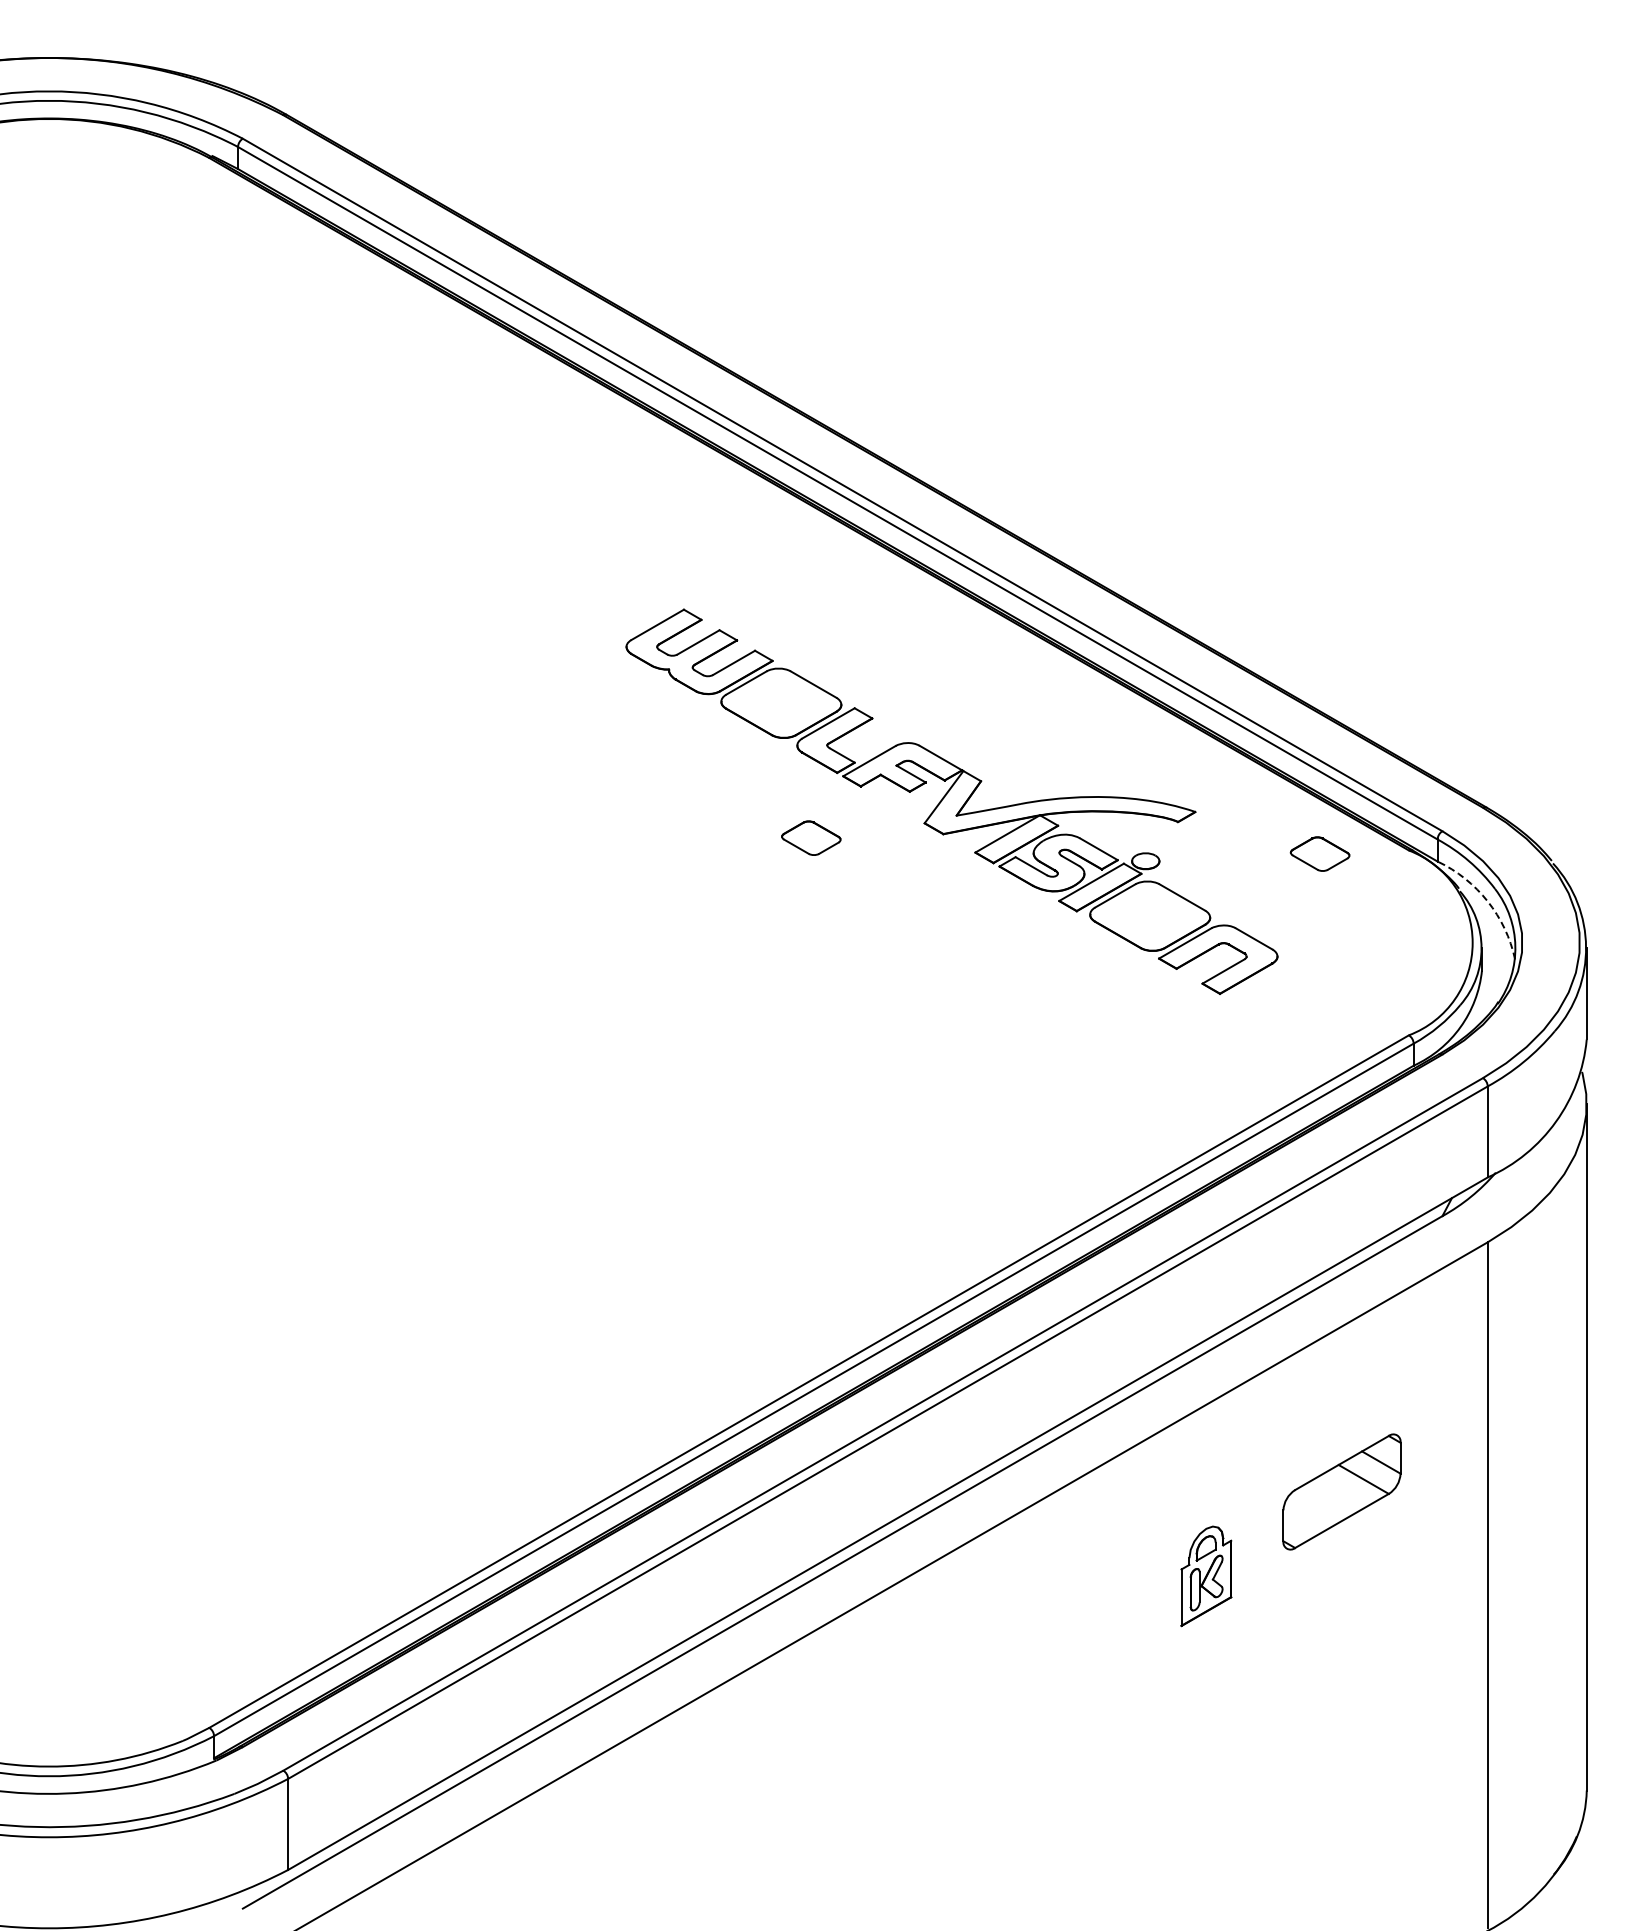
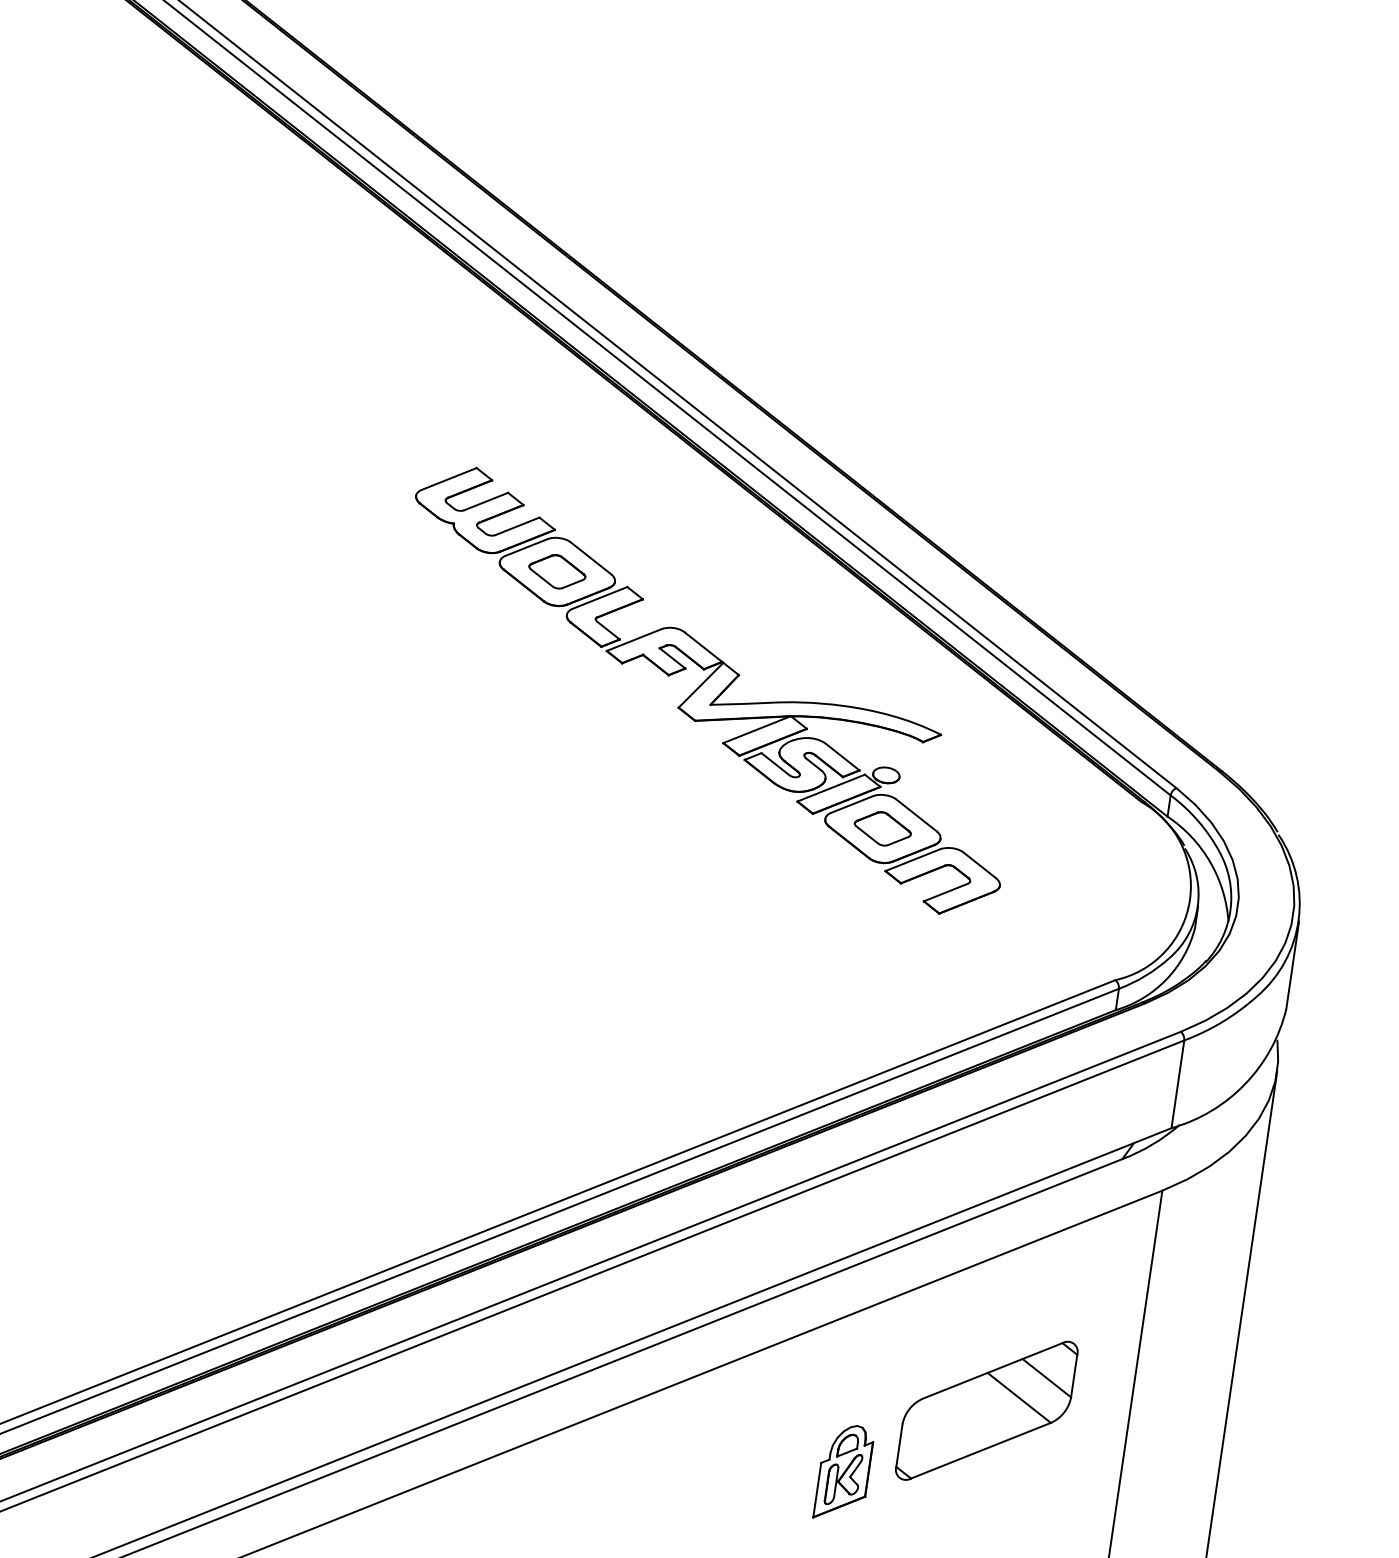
part: (811, 837) -> (557, 571), moved
part: (1319, 853) -> (882, 828), moved
arc: (1487, 901) -> (1210, 862), dashed -> solid
part: (1341, 1491) -> (986, 1410), size x1.43

